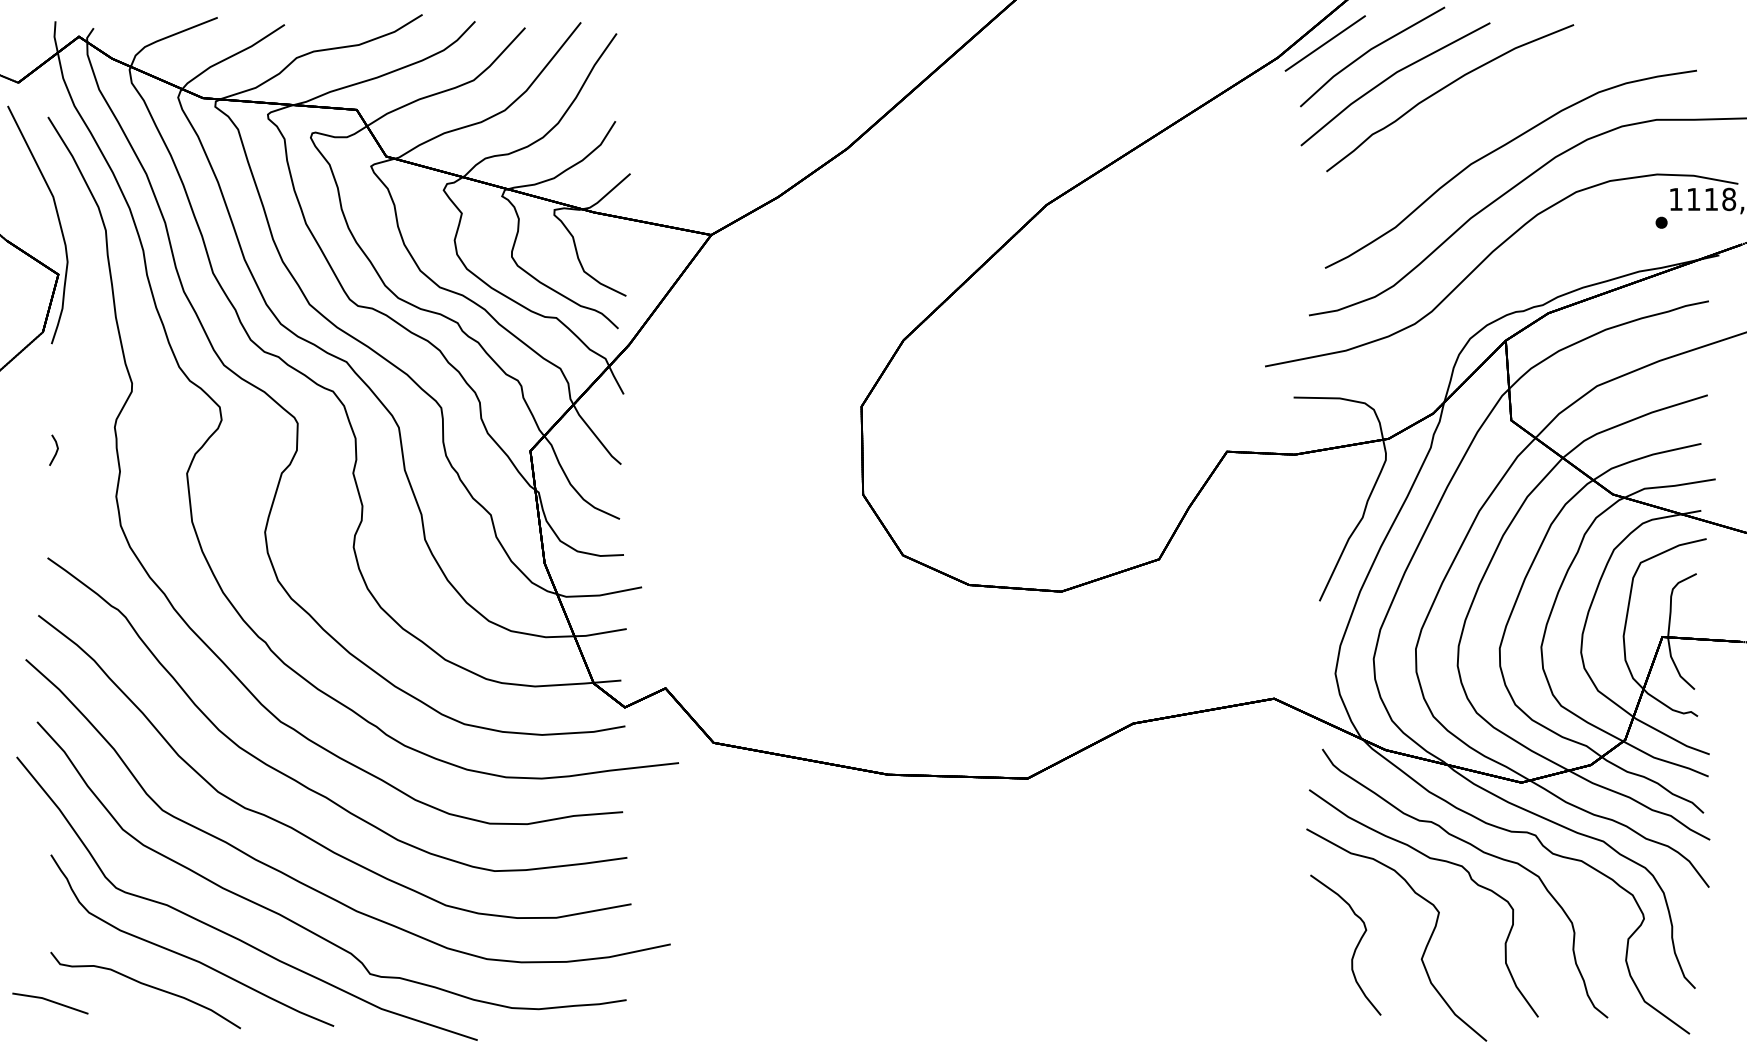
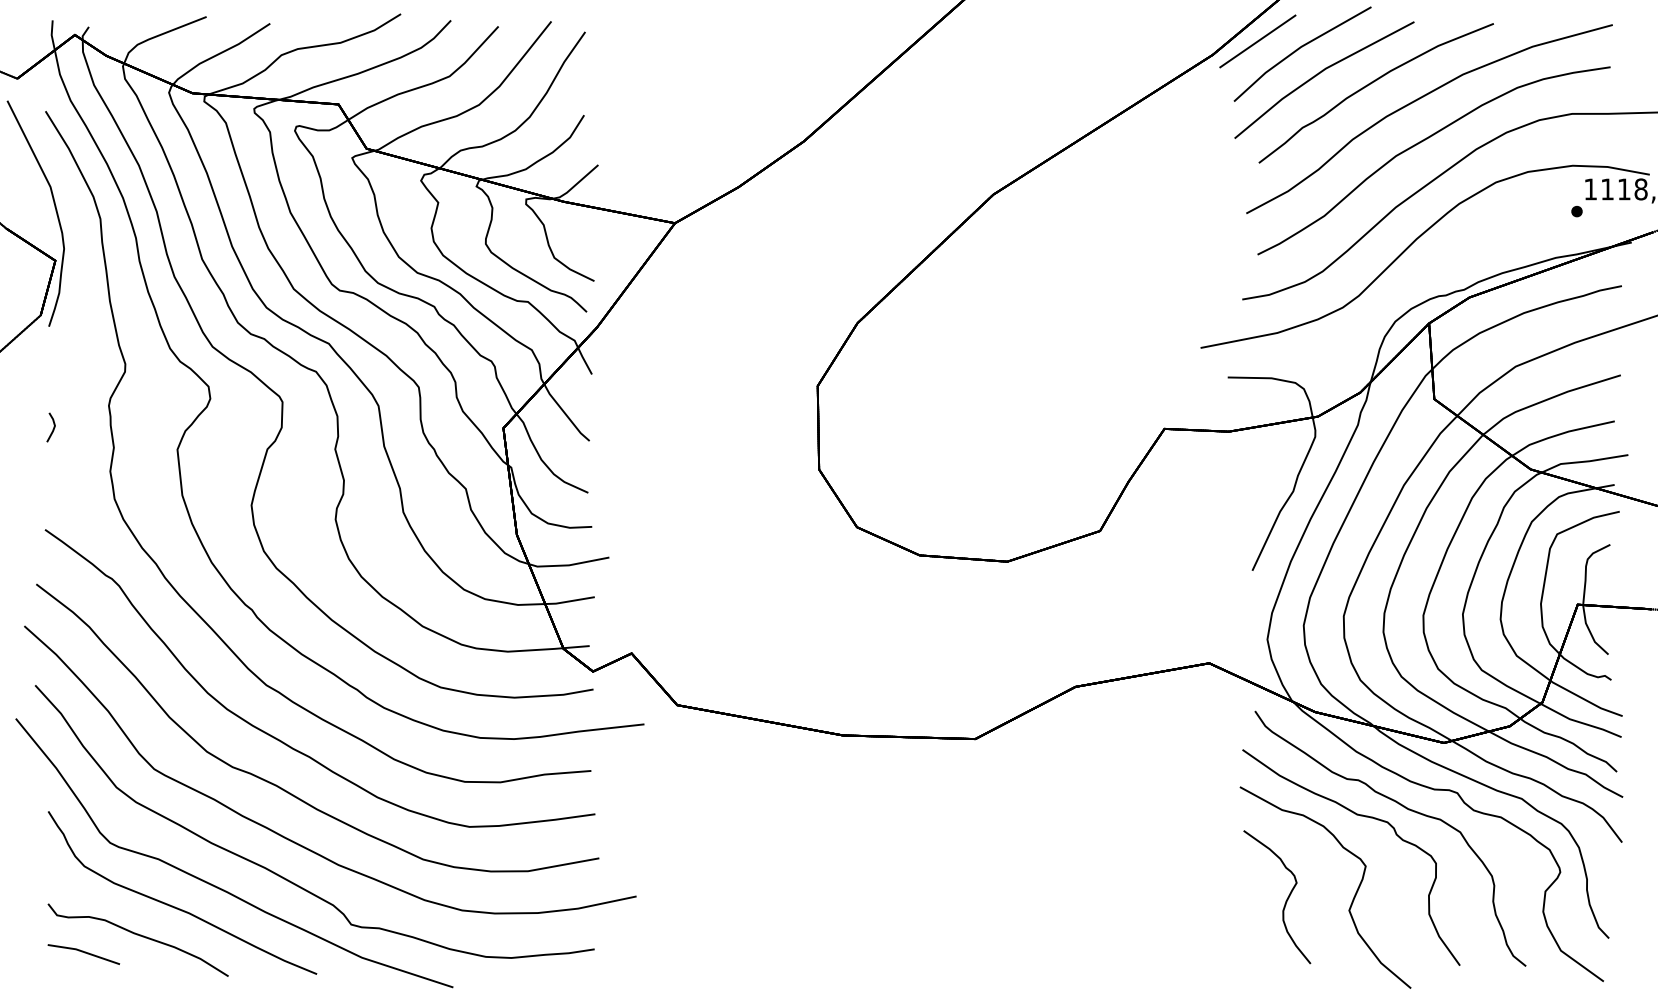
curve: (1496, 104) -> (1420, 99), added
line: (51, 1002) -> (84, 953), moved

